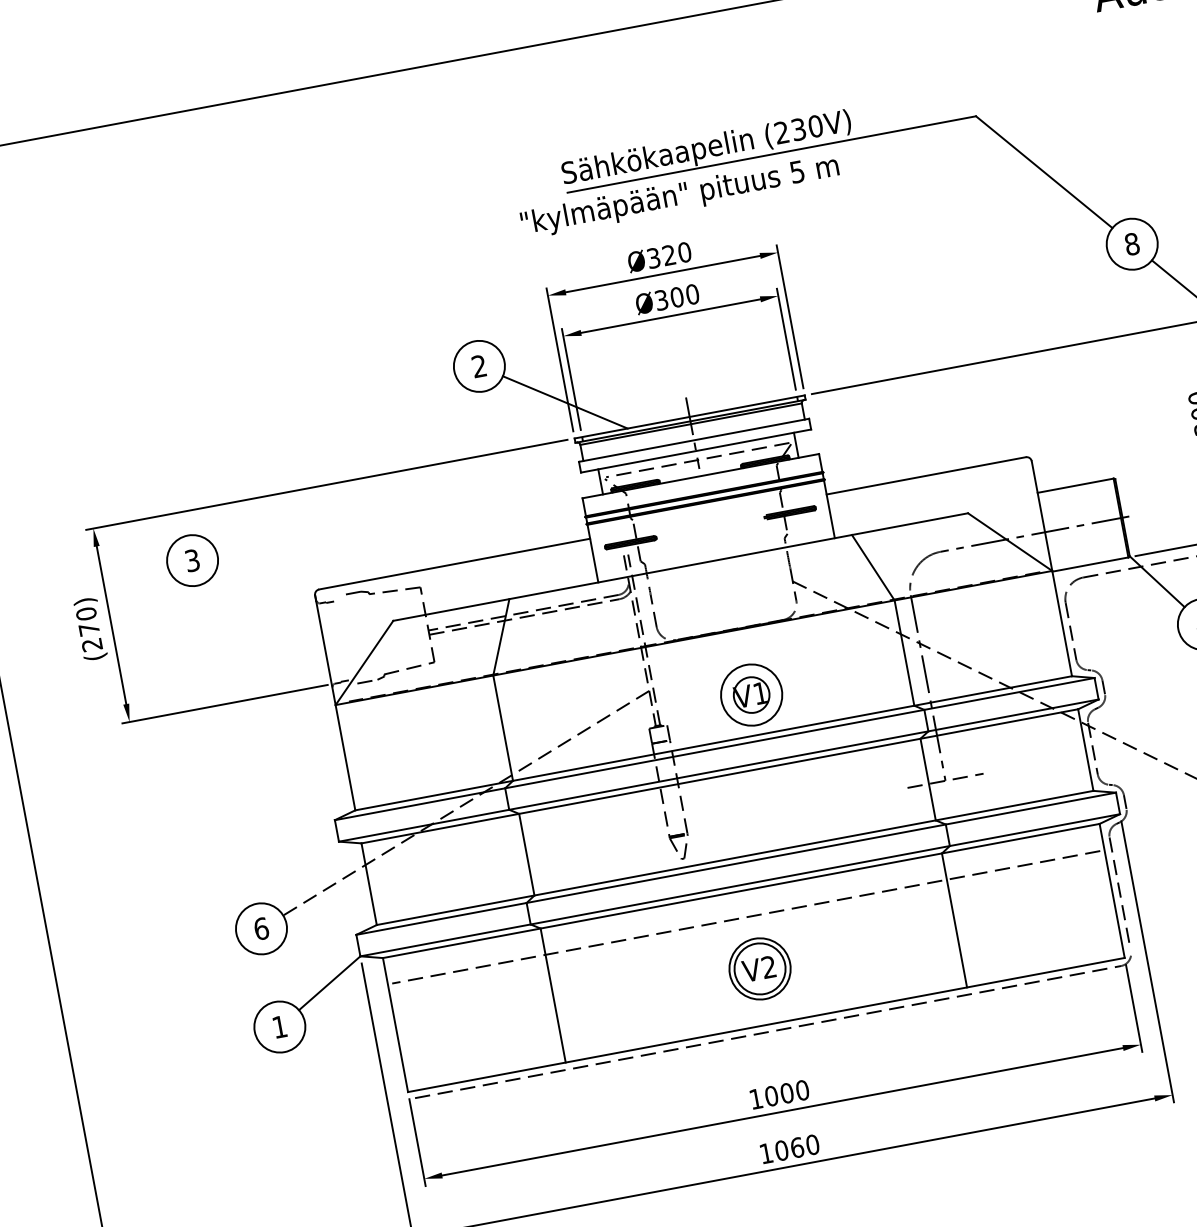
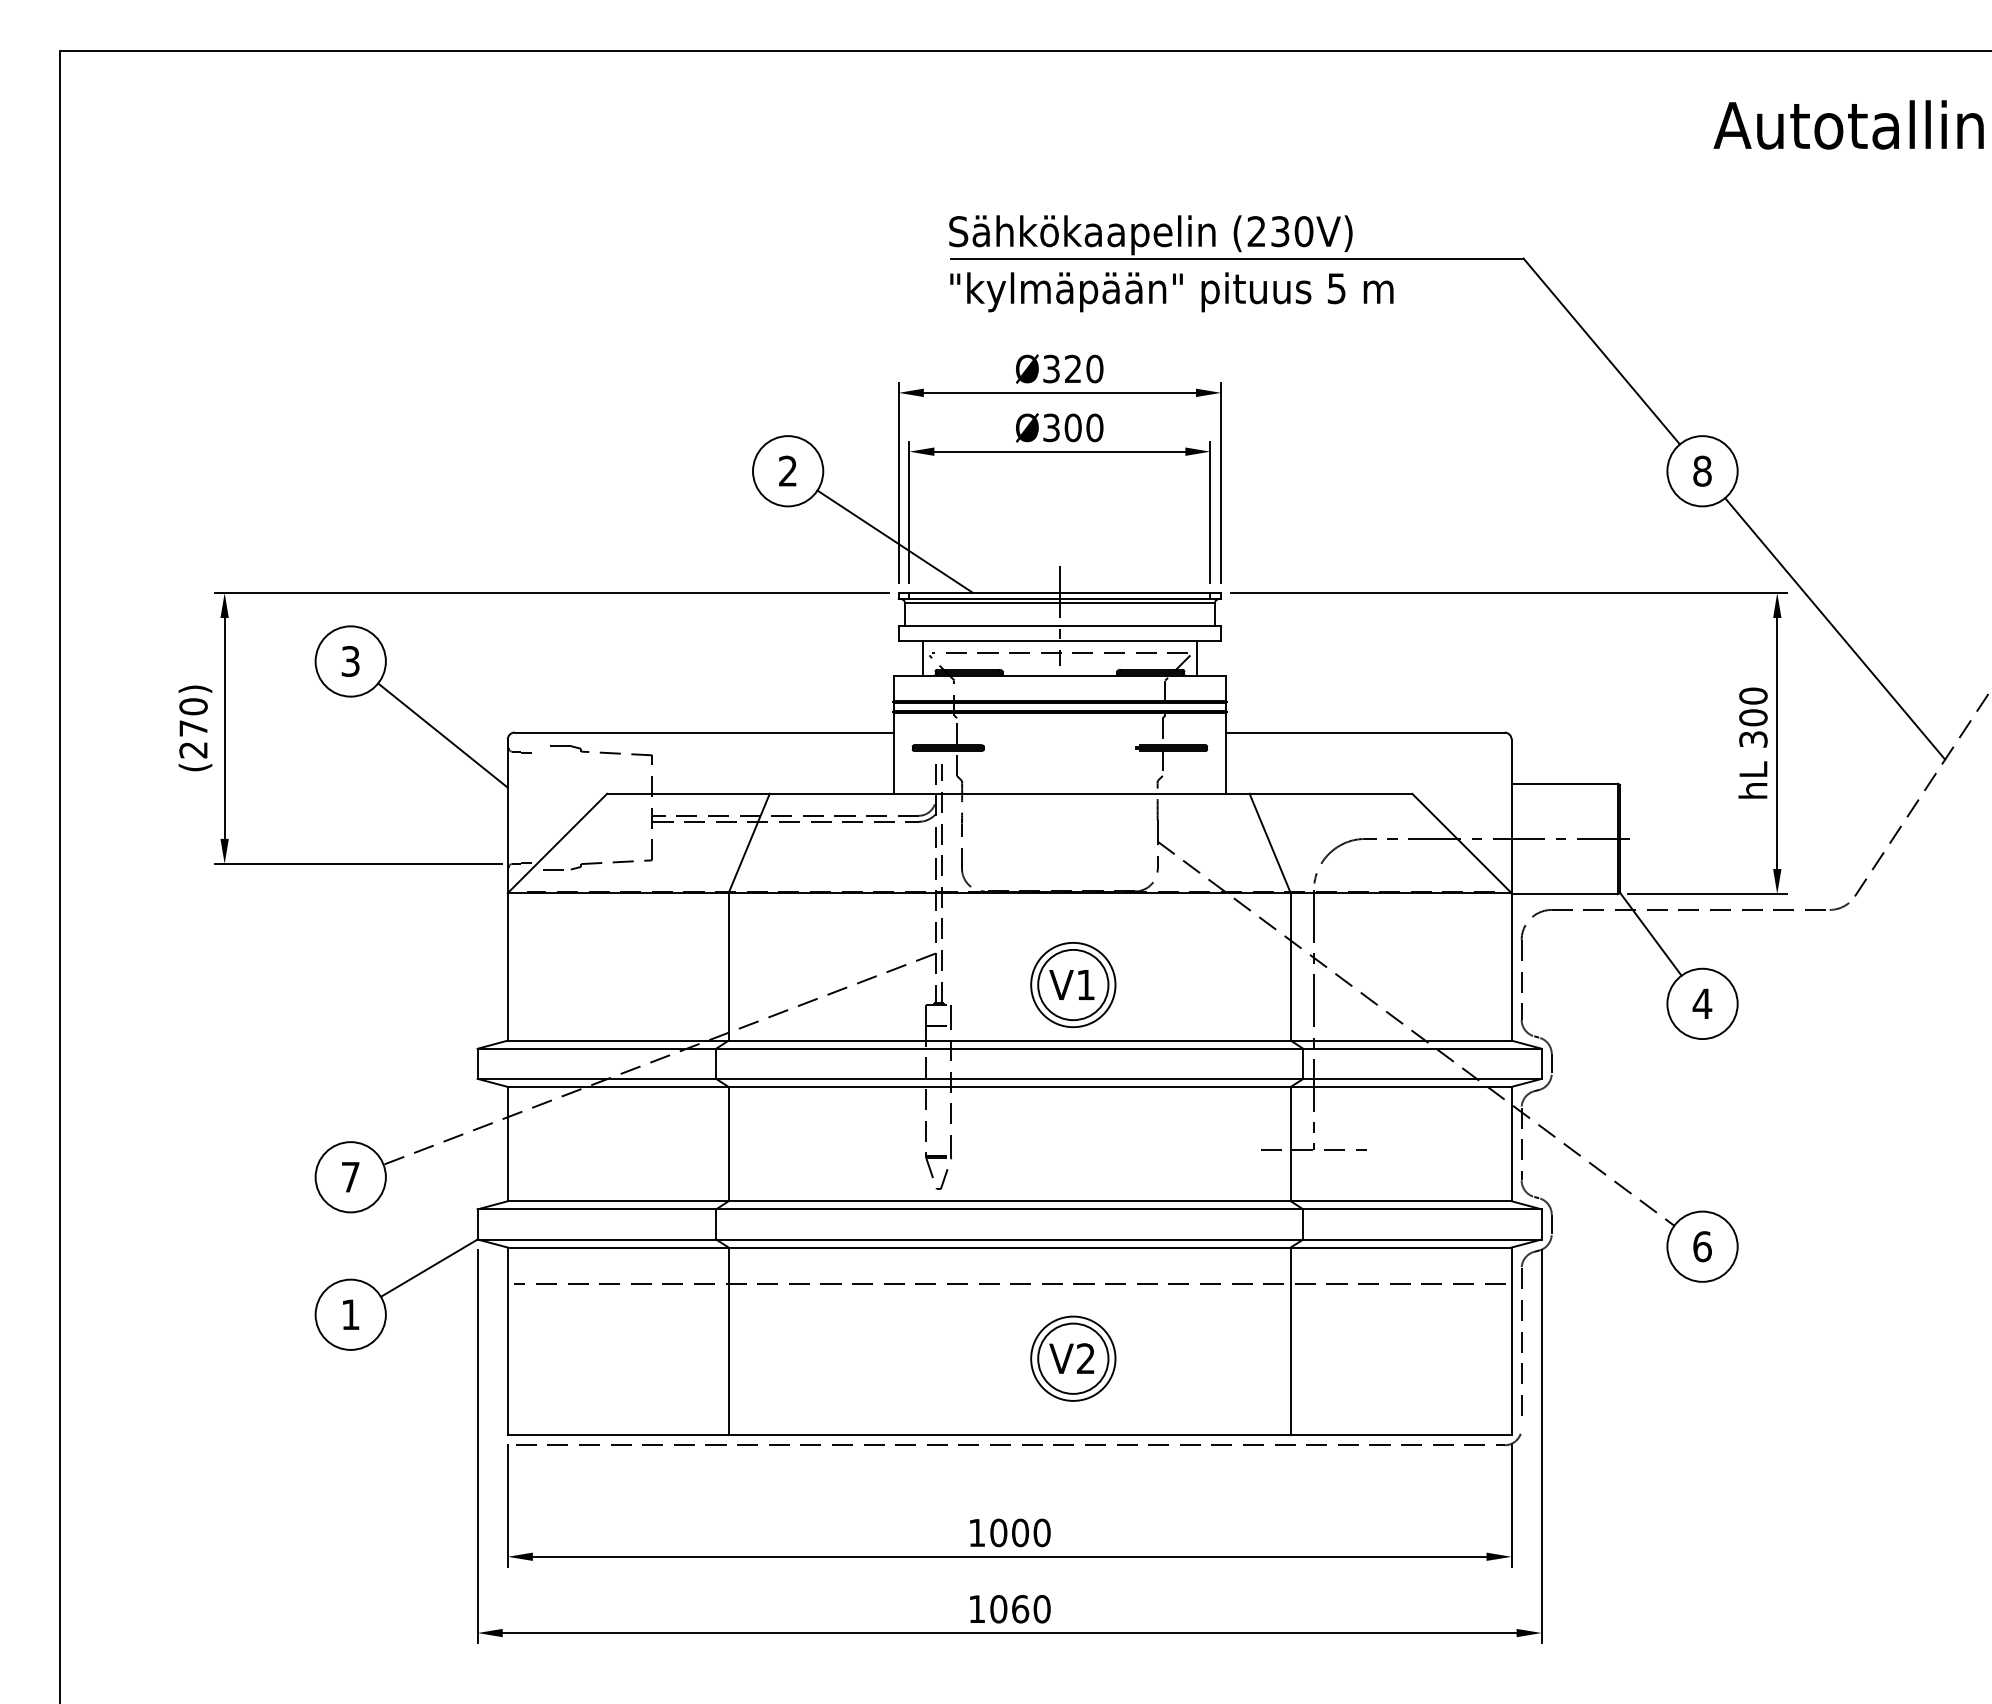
text: (679, 196) -> (1171, 292), moved
line: (267, 601) -> (442, 735), added
circle: (751, 694) -> (1073, 984), size x1.43
text: (261, 928) -> (350, 1176), 6 -> 7
part: (760, 968) -> (1073, 1358), moved

